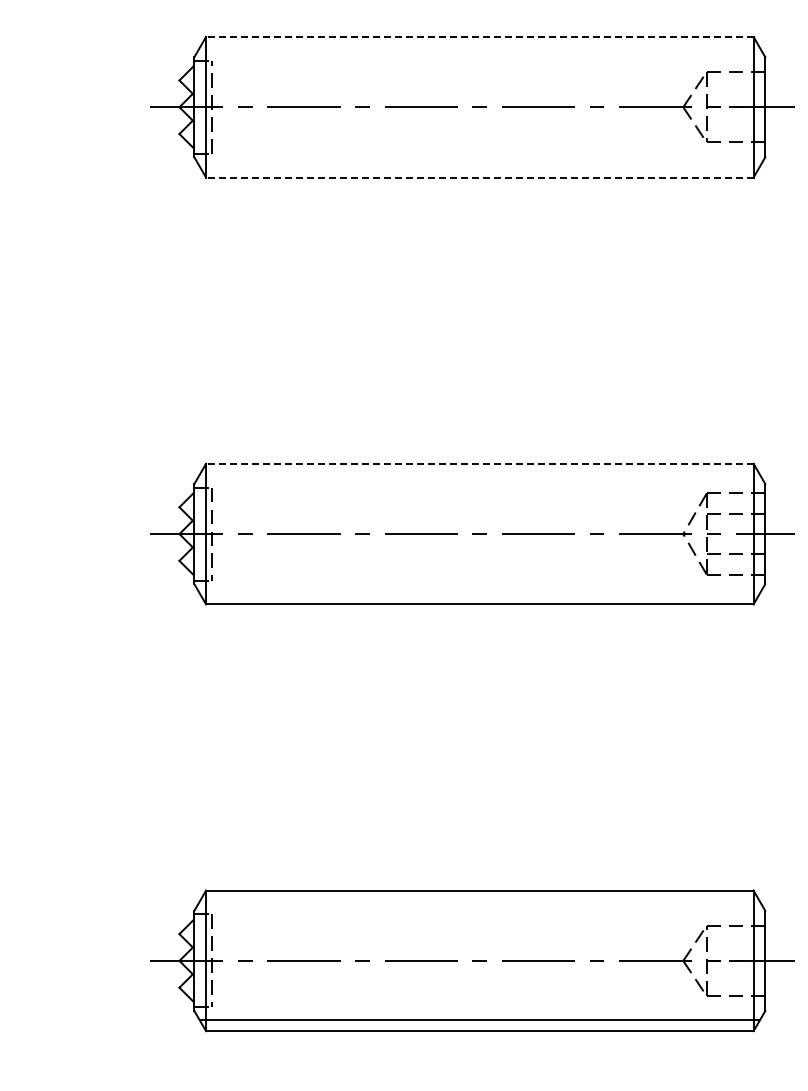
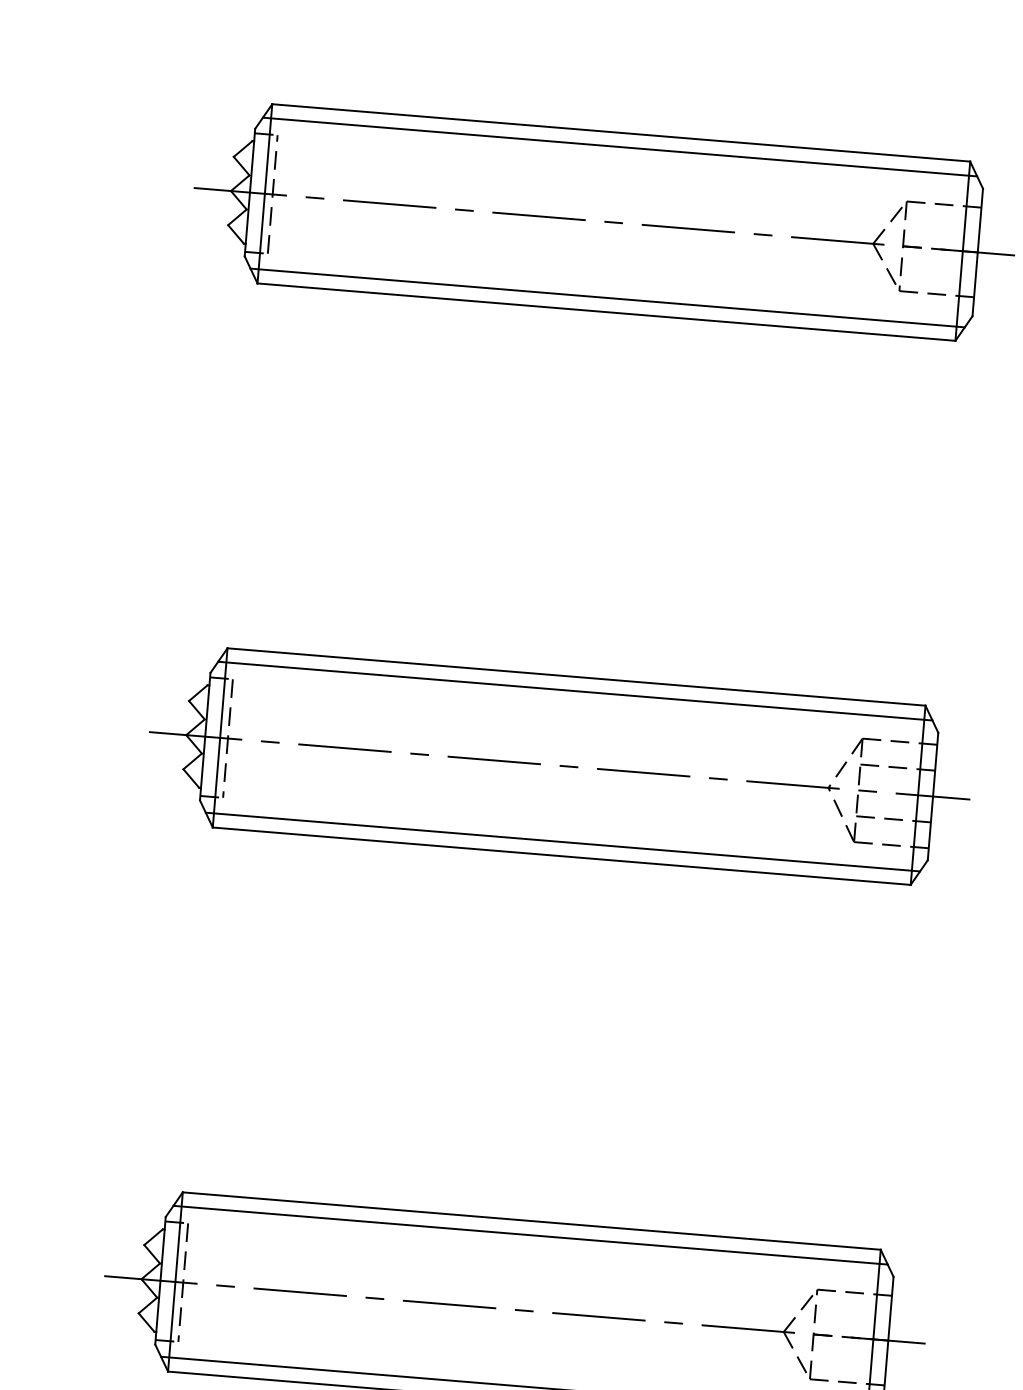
line: (479, 36) -> (620, 132), dashed -> solid
line: (479, 48) -> (619, 147), added
line: (479, 166) -> (607, 298), added
line: (479, 177) -> (606, 312), dashed -> solid
line: (479, 463) -> (576, 676), dashed -> solid
line: (479, 474) -> (574, 690), added
line: (479, 593) -> (562, 842), added
line: (479, 901) -> (530, 1234), added

